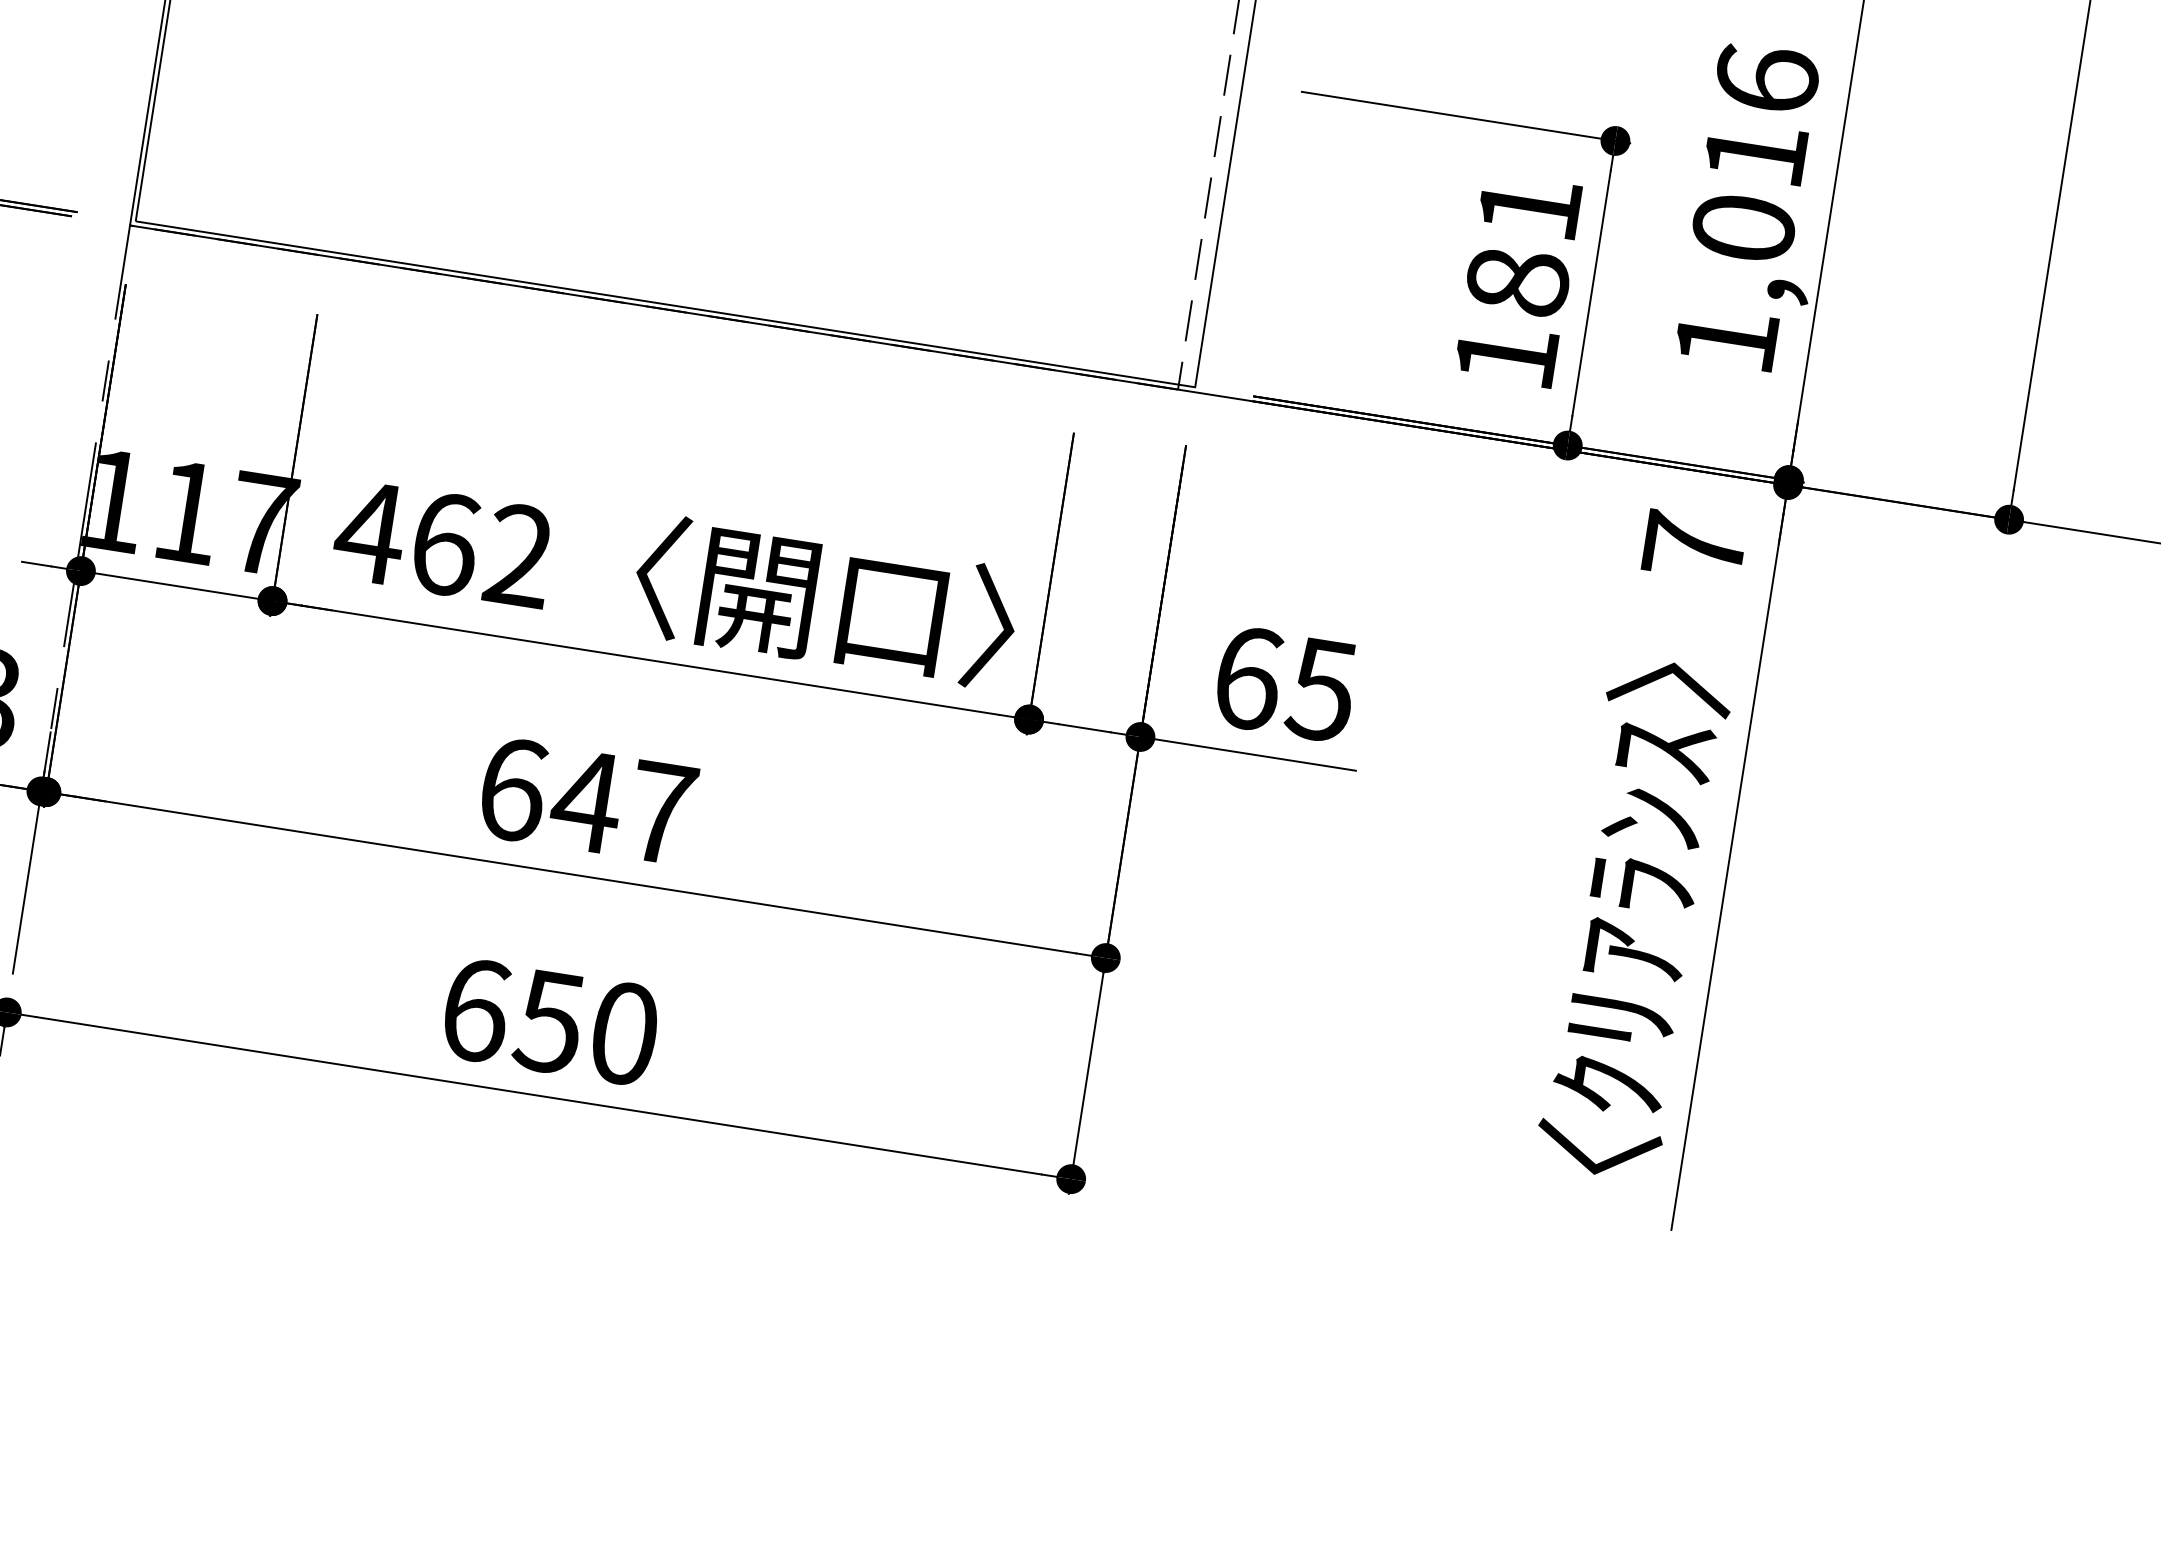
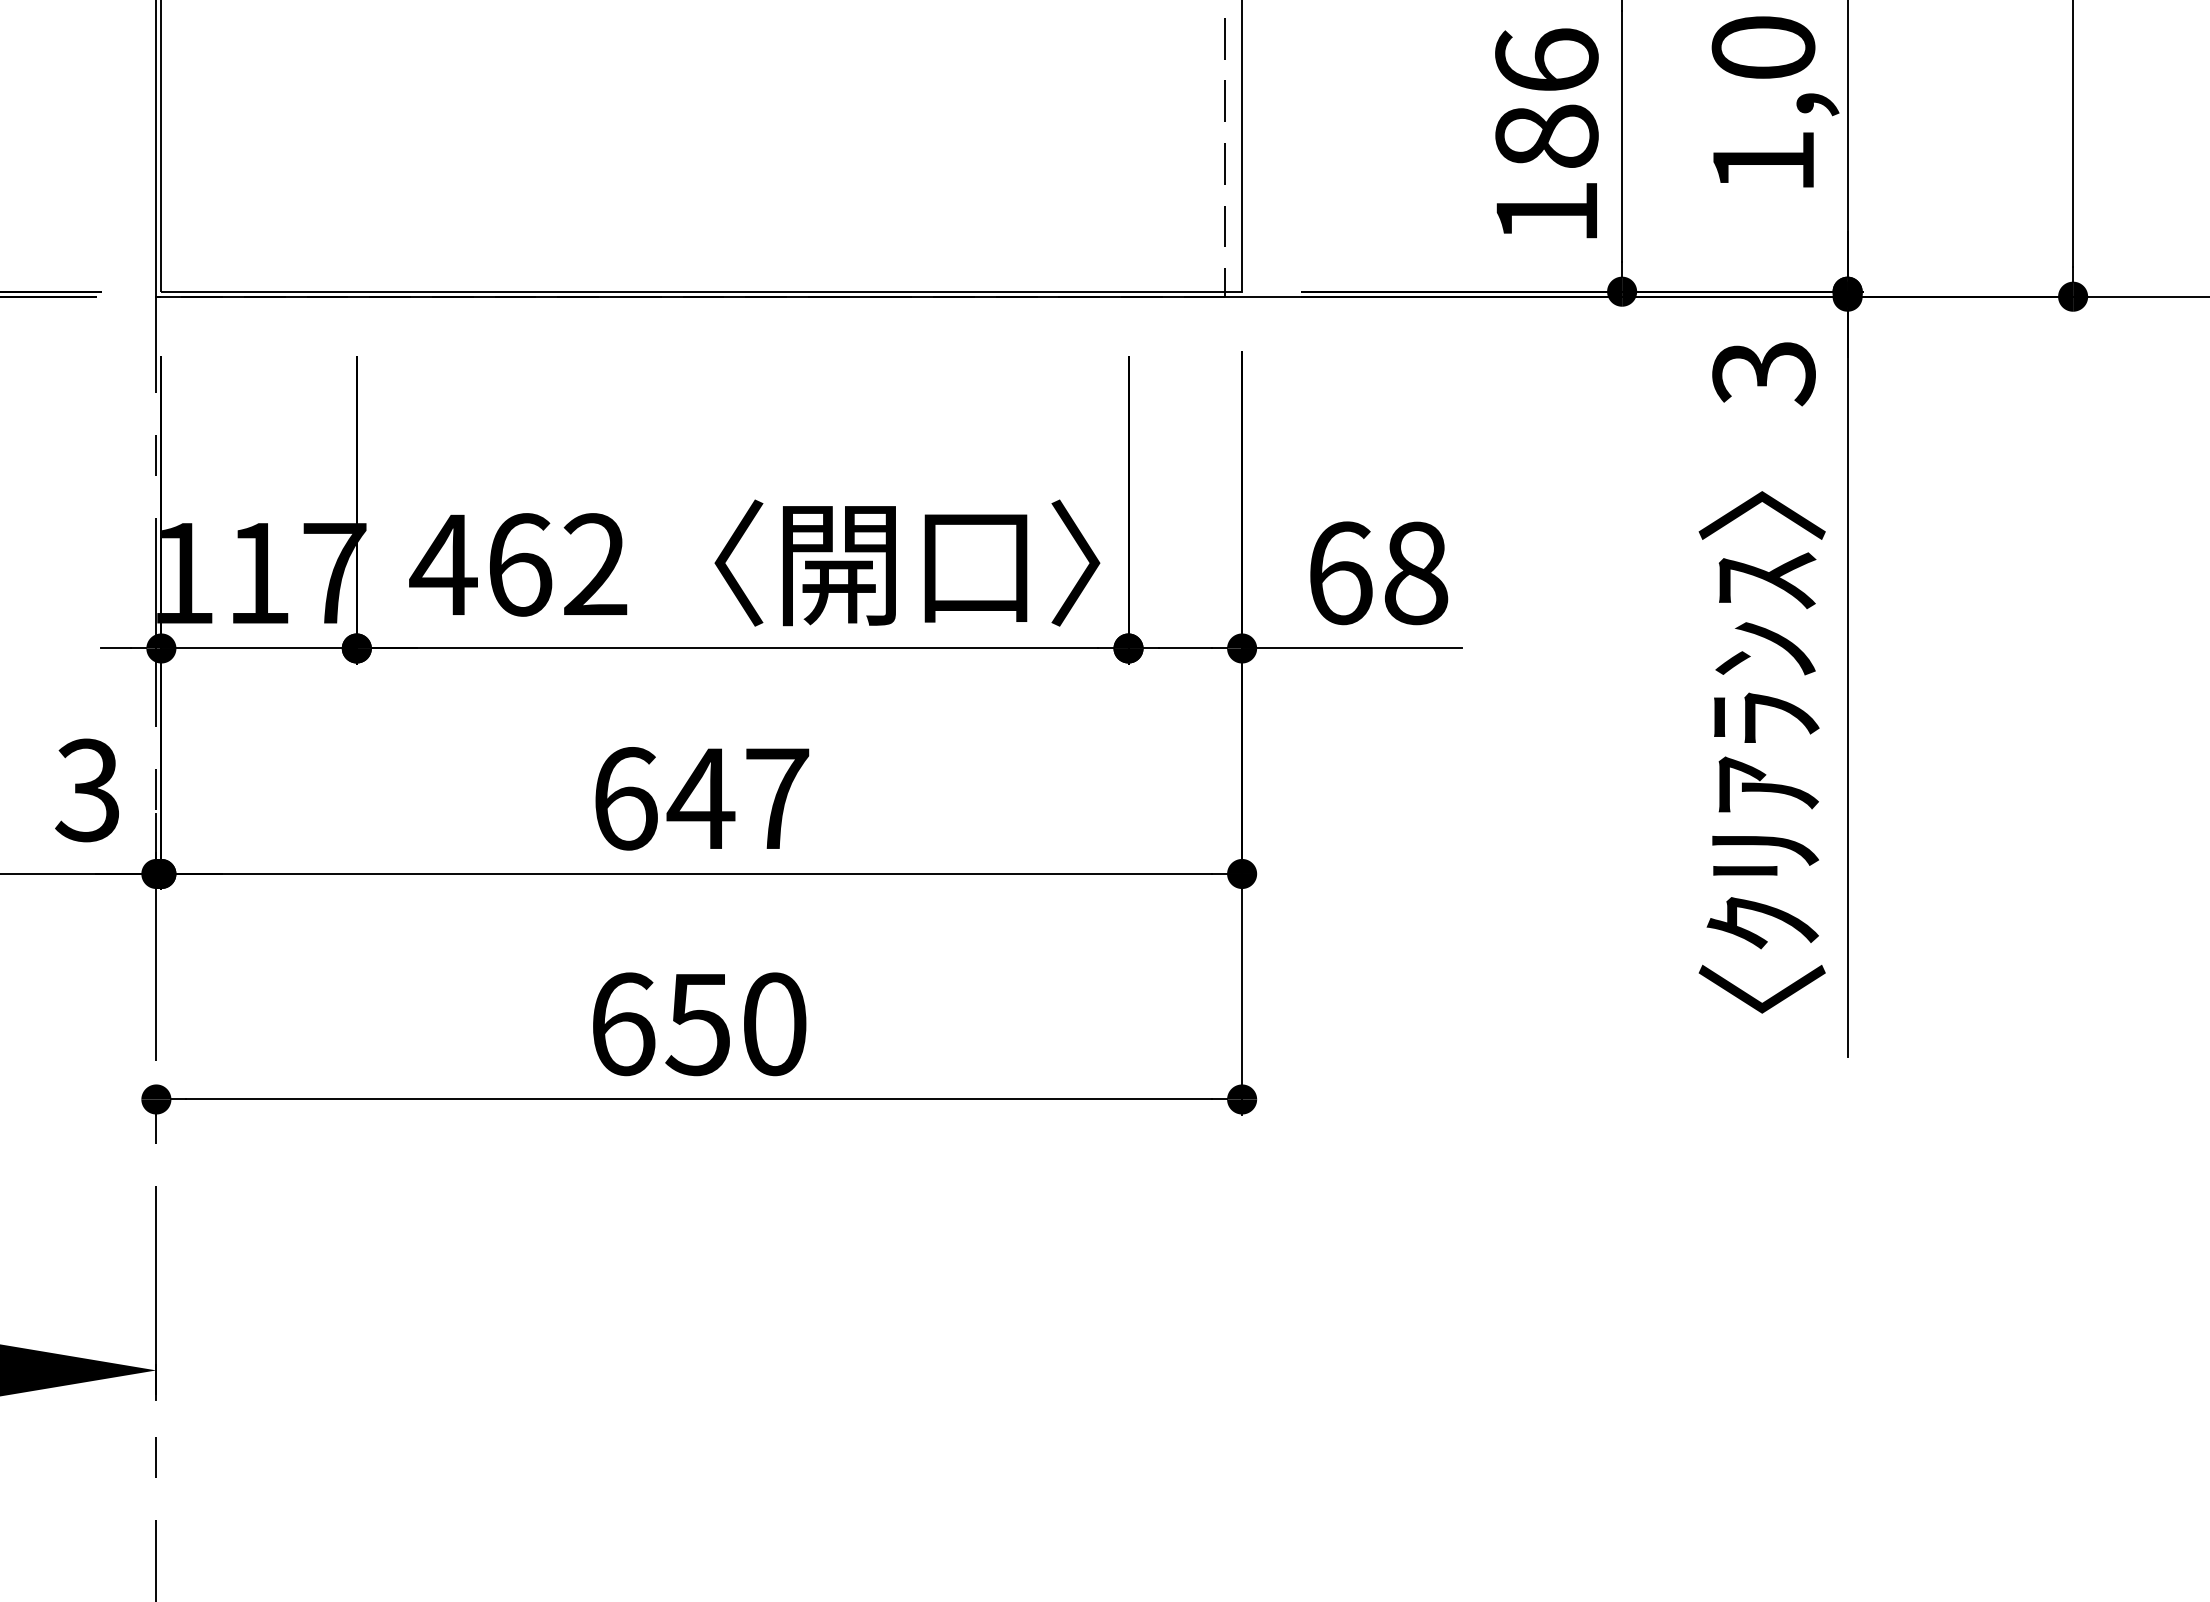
text: (1529, 206) -> (1546, 59), 181 -> 186
text: (1693, 547) -> (1763, 373), 7 -> 3
text: (1321, 690) -> (1415, 573), 65 -> 68

